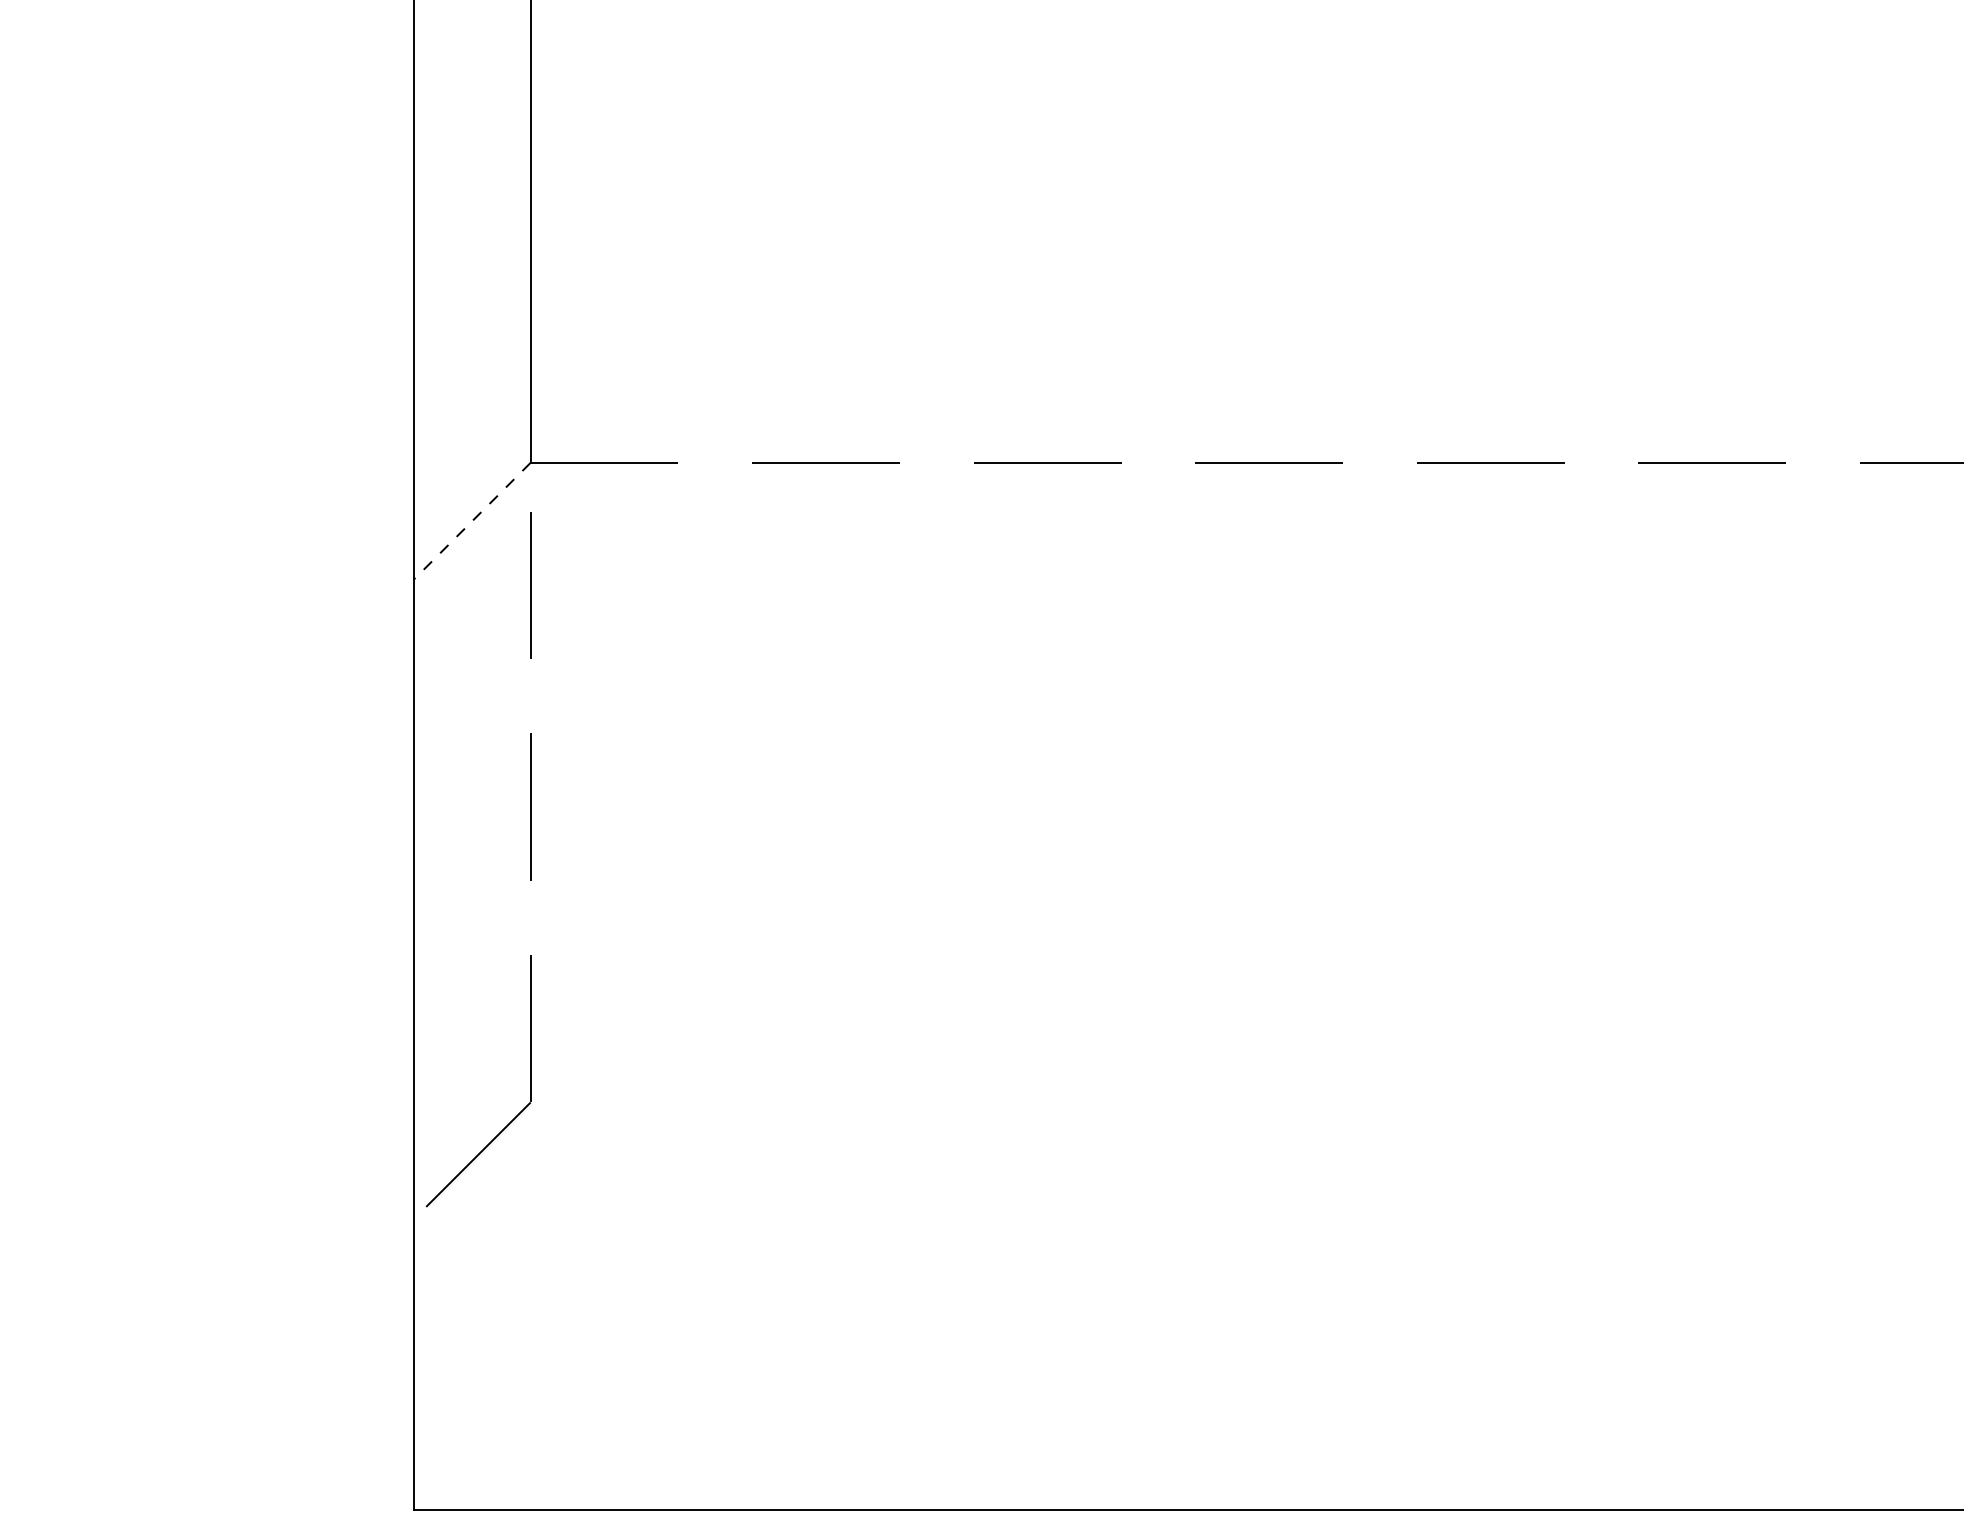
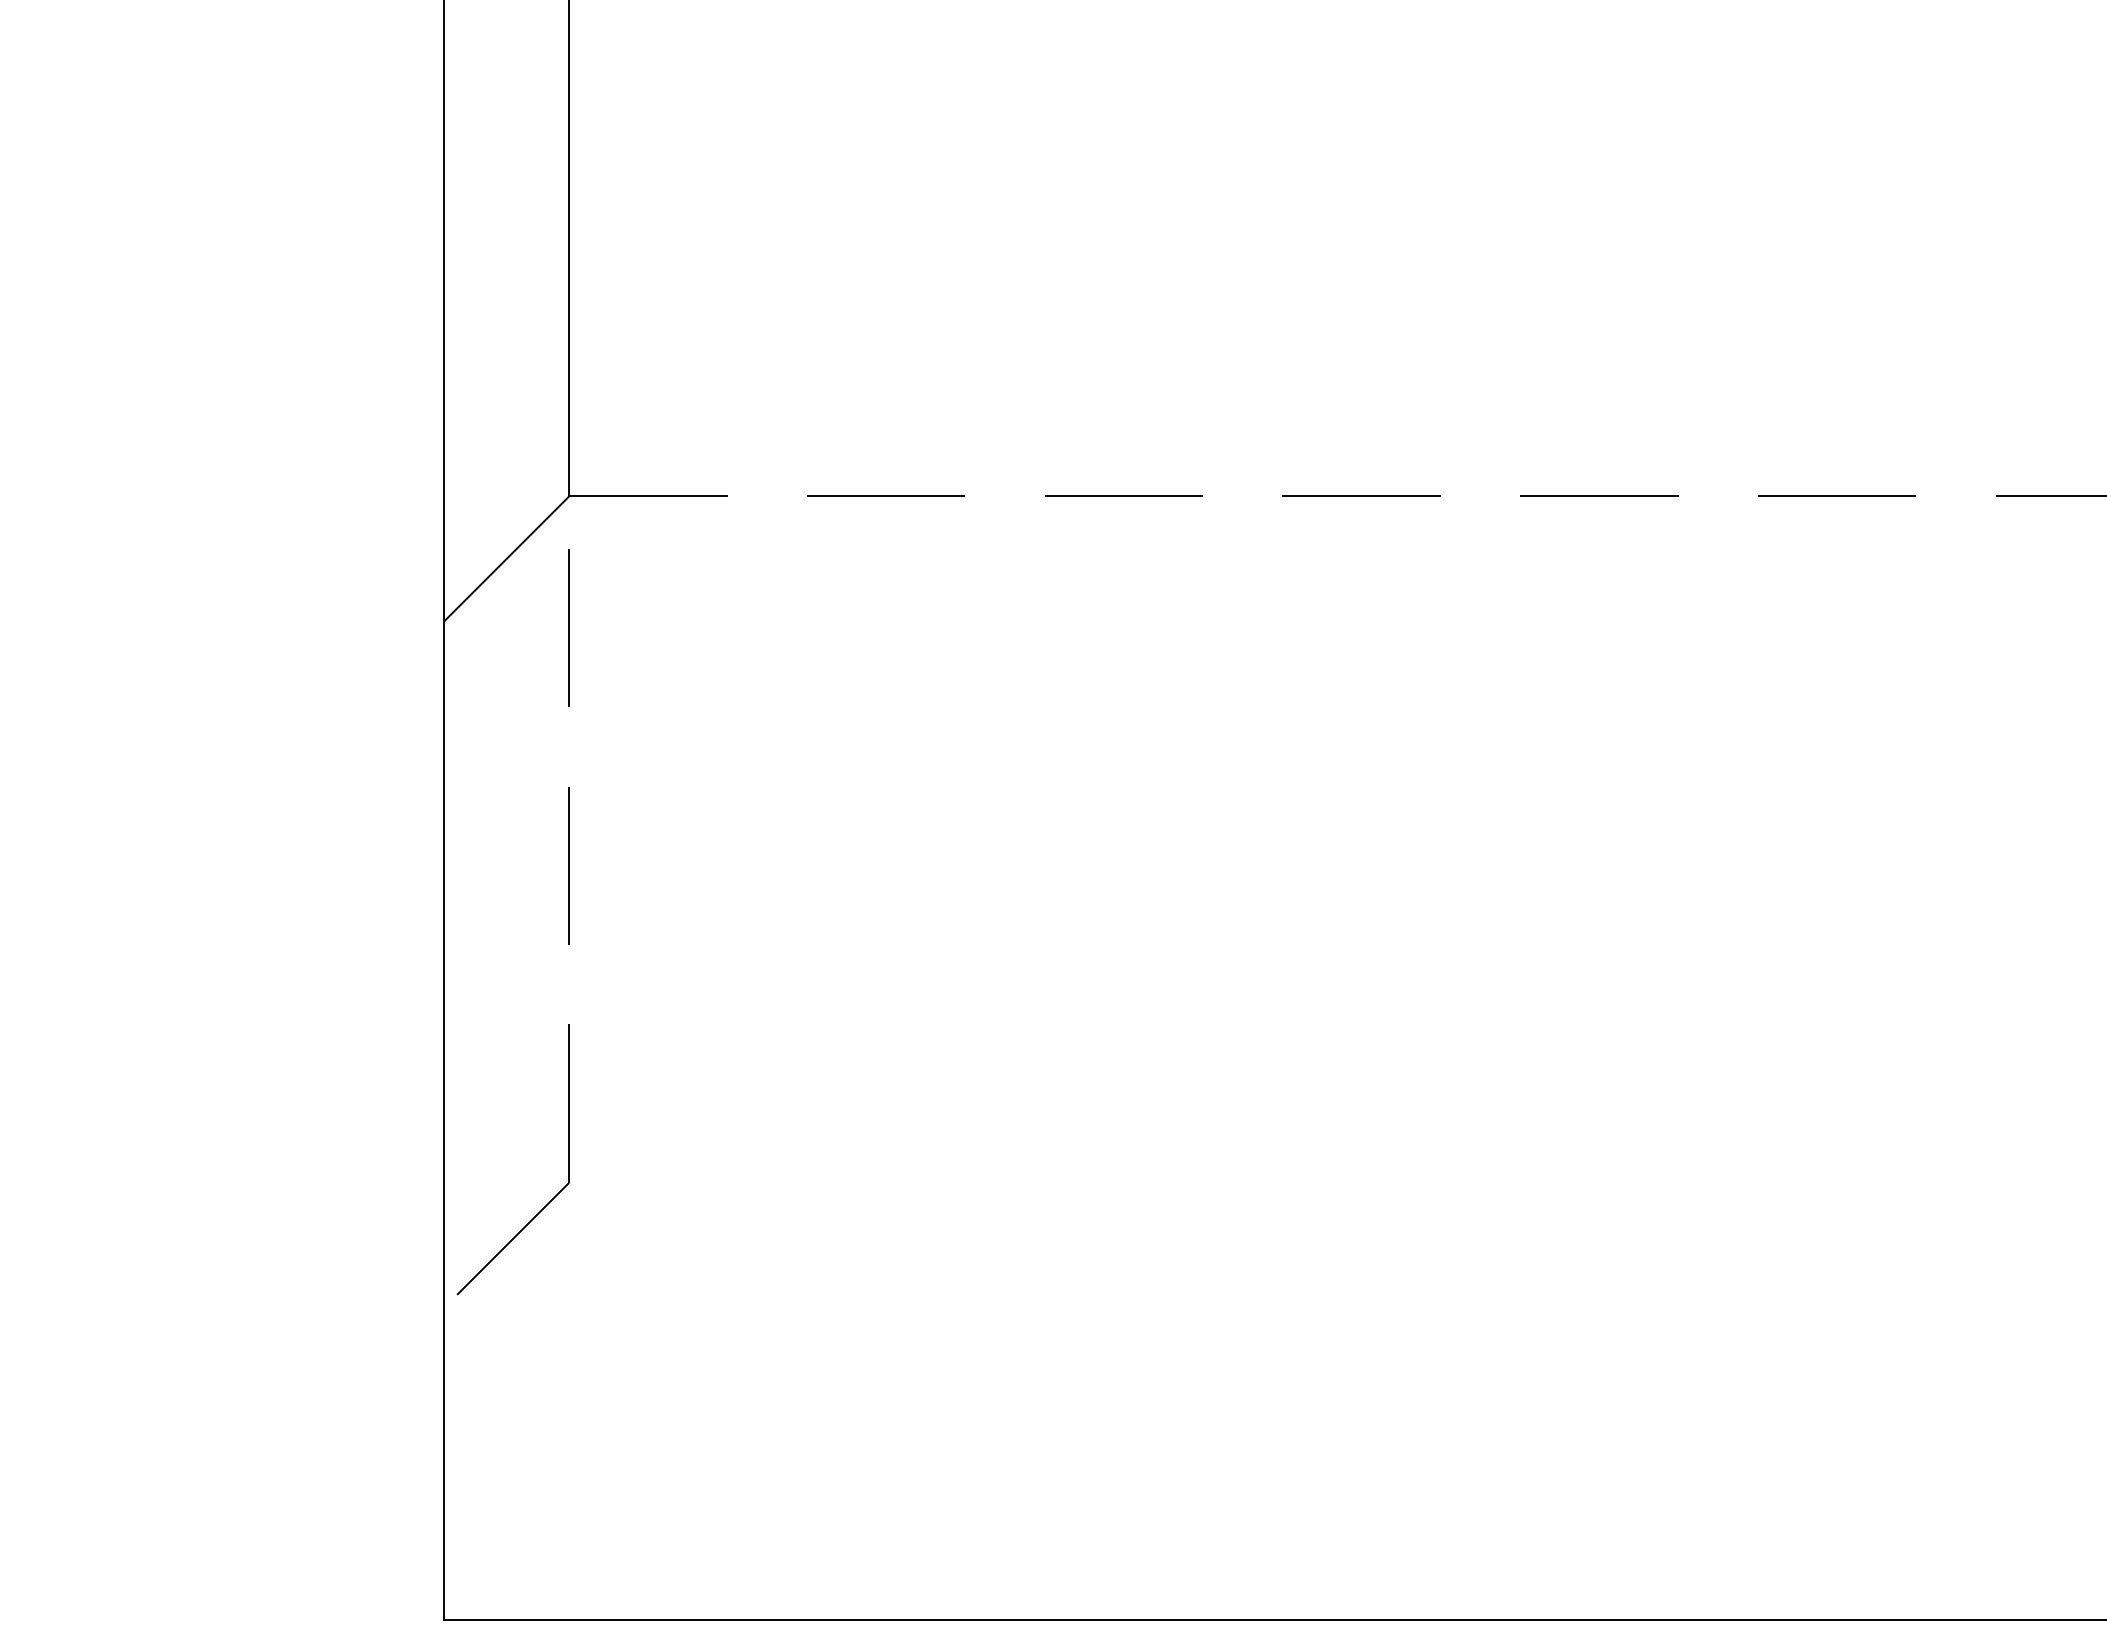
line: (472, 521) -> (506, 559), dashed -> solid

